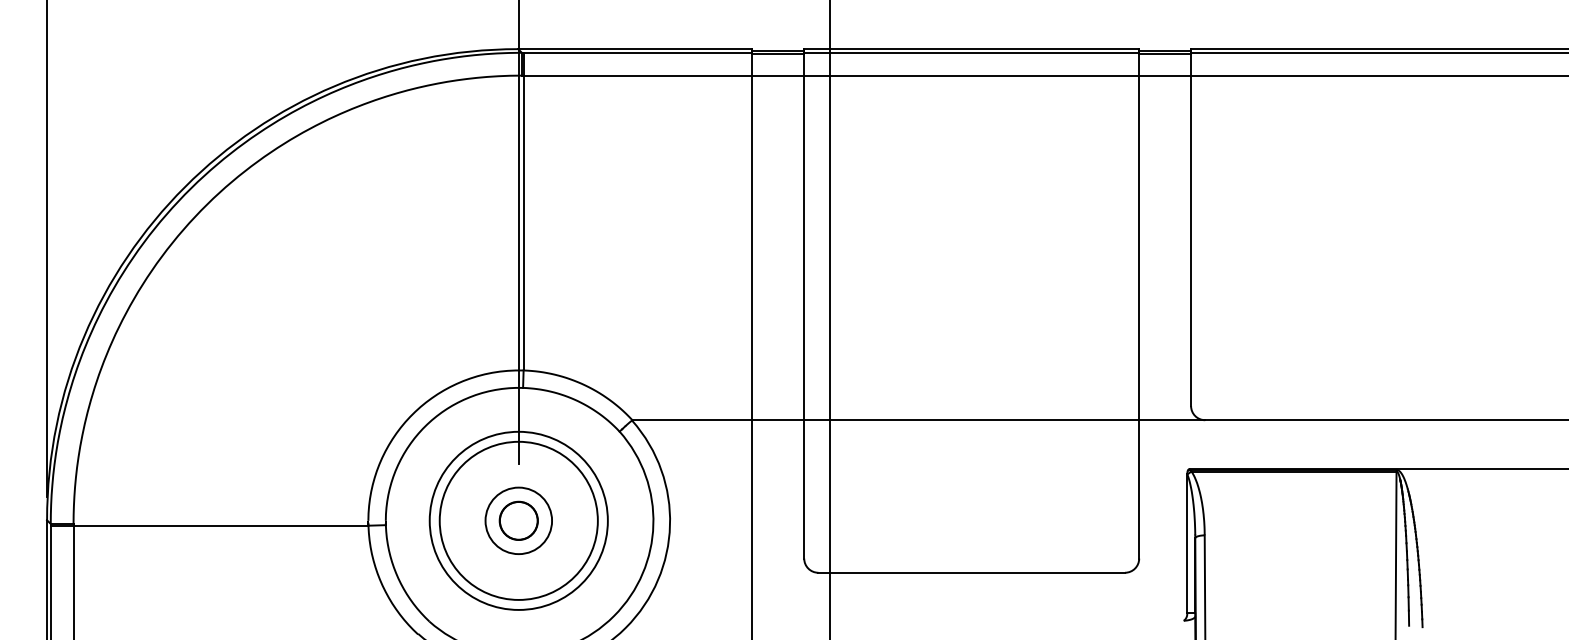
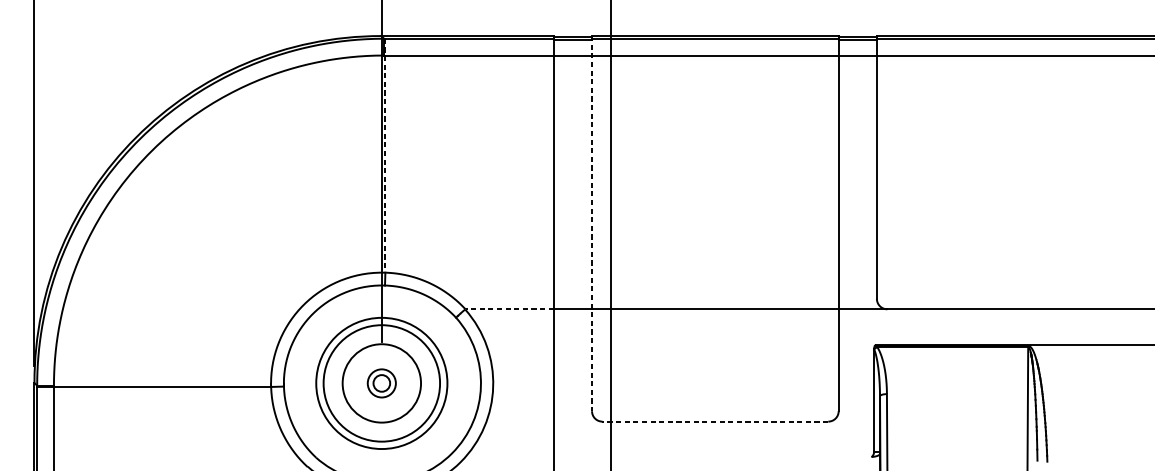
line: (523, 211) -> (385, 155), solid -> dashed
line: (804, 303) -> (592, 223), solid -> dashed
line: (692, 420) -> (509, 309), solid -> dashed
circle: (518, 520) -> (381, 383), size x0.6
circle: (518, 520) -> (381, 383), size x1.6
line: (971, 572) -> (715, 421), solid -> dashed

